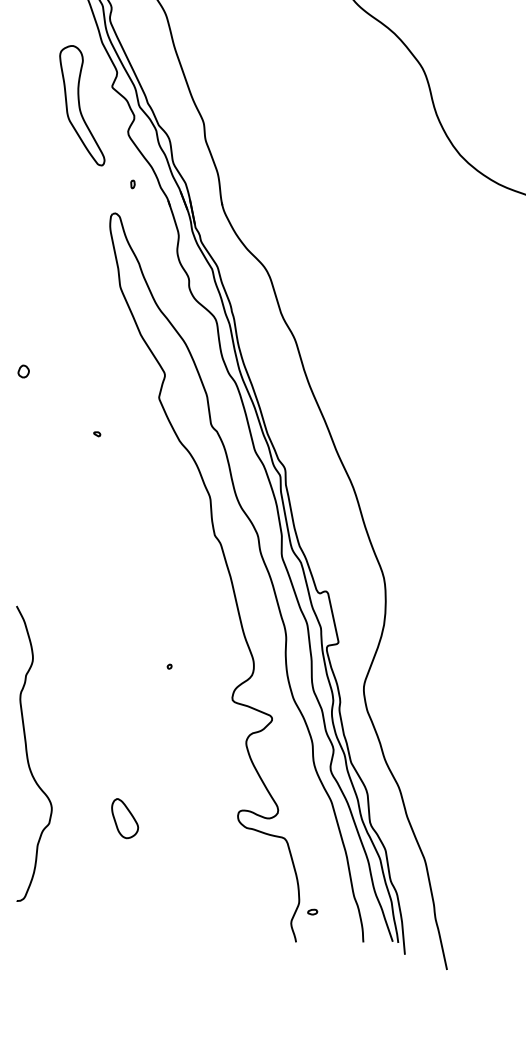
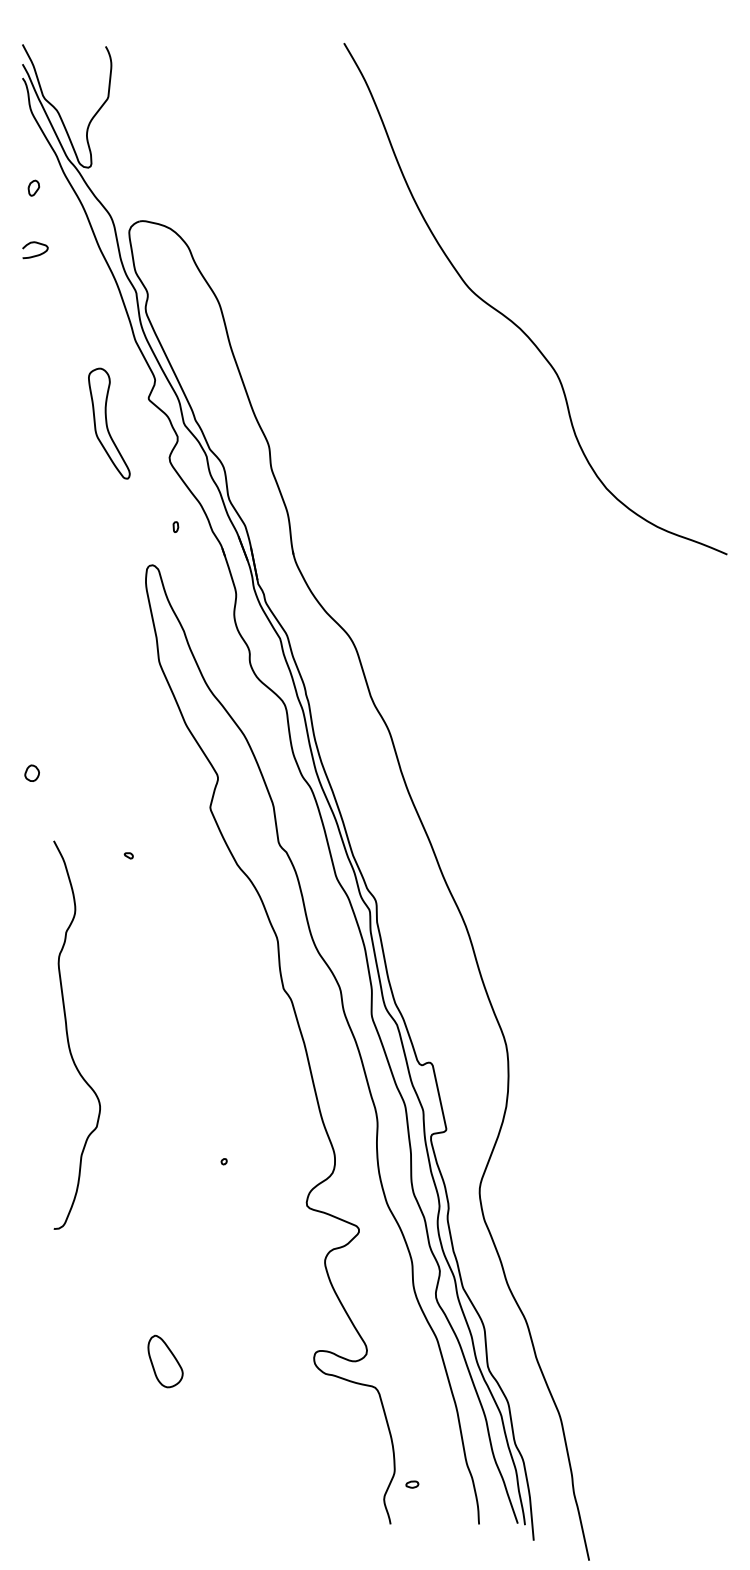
part: (82, 105) -> (109, 423), size x0.7
curve: (27, 753) -> (68, 1034), moved

